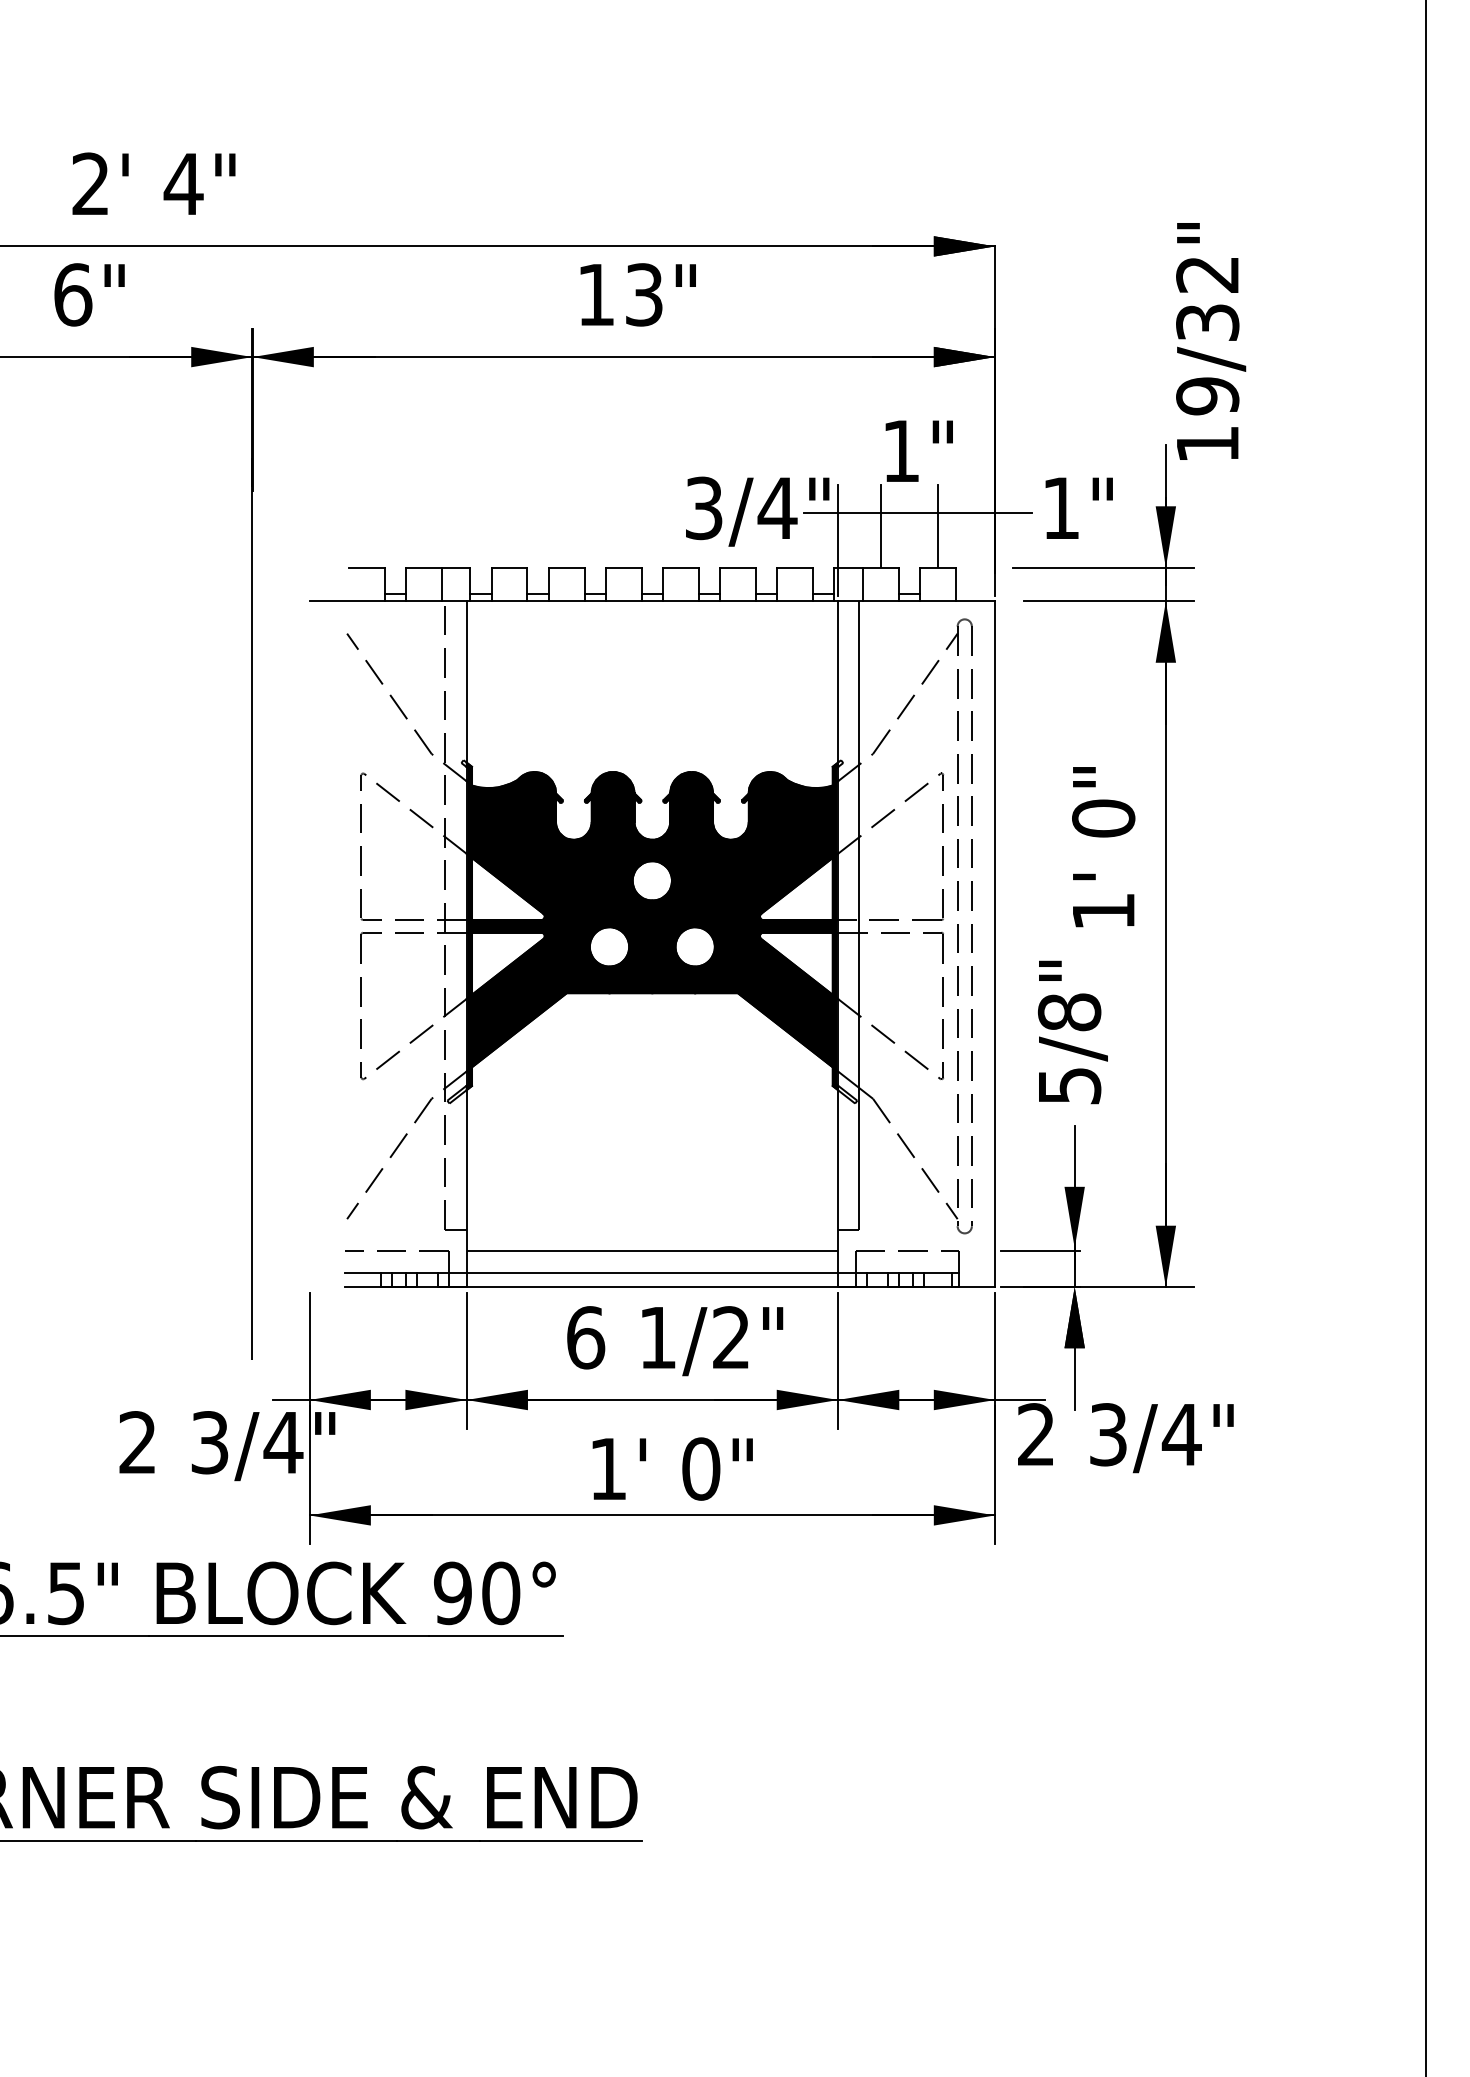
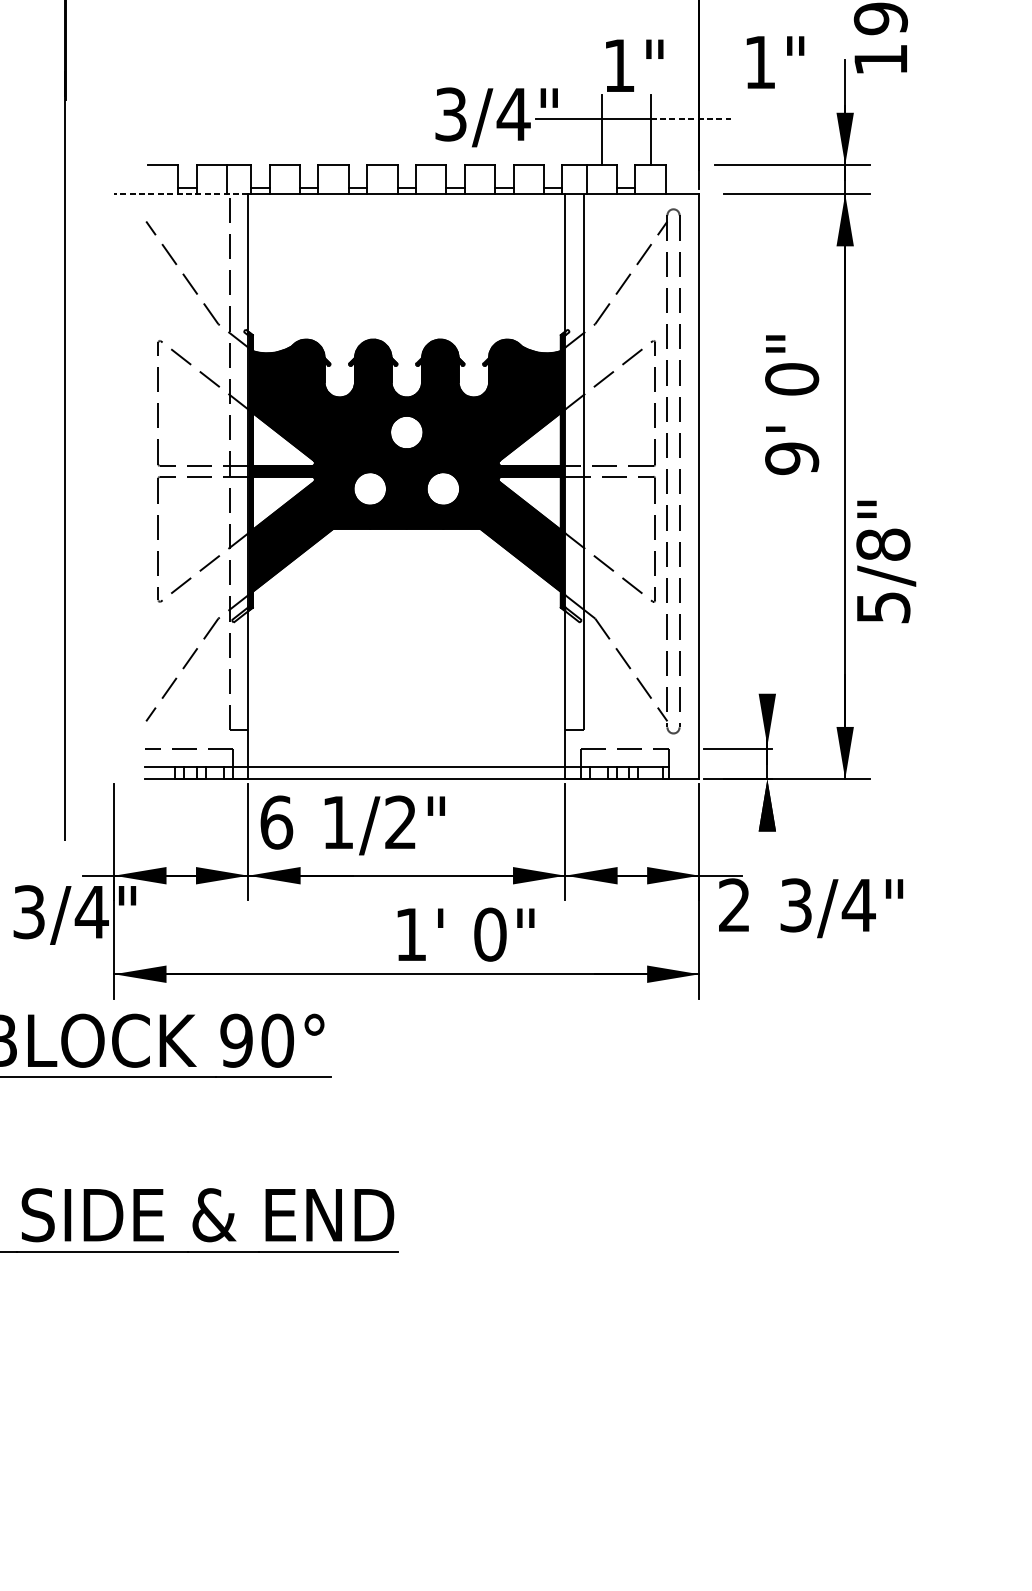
text: (1078, 507) -> (774, 61), moved
line: (984, 513) -> (690, 118), solid -> dashed
line: (838, 539) -> (565, 141), removed
line: (388, 601) -> (181, 194), solid -> dashed
text: (1103, 911) -> (791, 458), 1' -> 9'
text: (1072, 1032) -> (885, 561), moved
line: (1074, 1155) -> (767, 667), removed
line: (652, 1251) -> (406, 748), removed
text: (675, 1341) -> (353, 825), moved
line: (1074, 1378) -> (767, 857), removed
text: (672, 1468) -> (465, 934), moved

